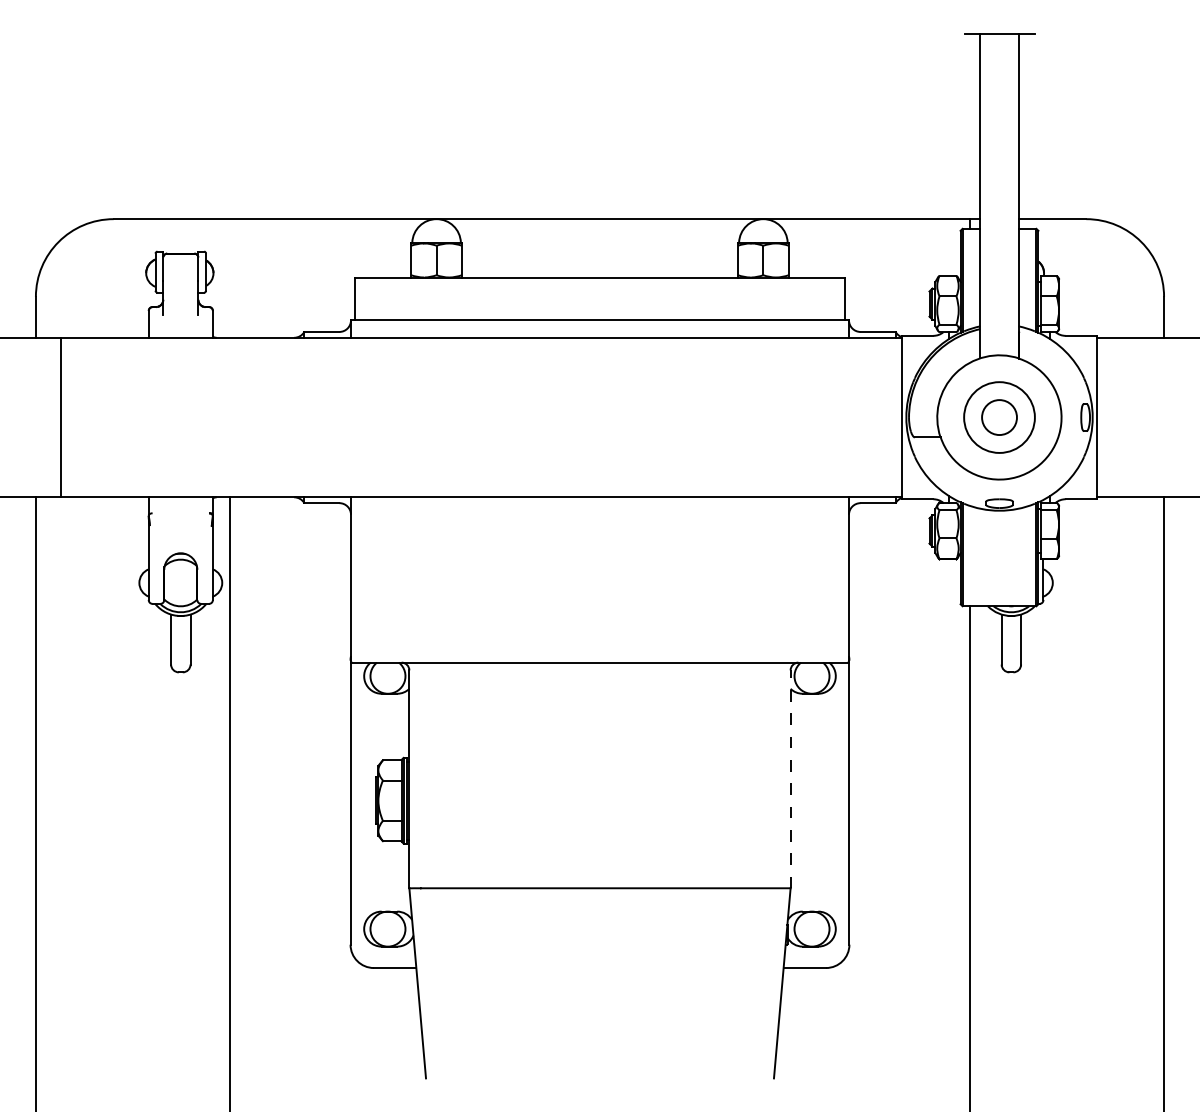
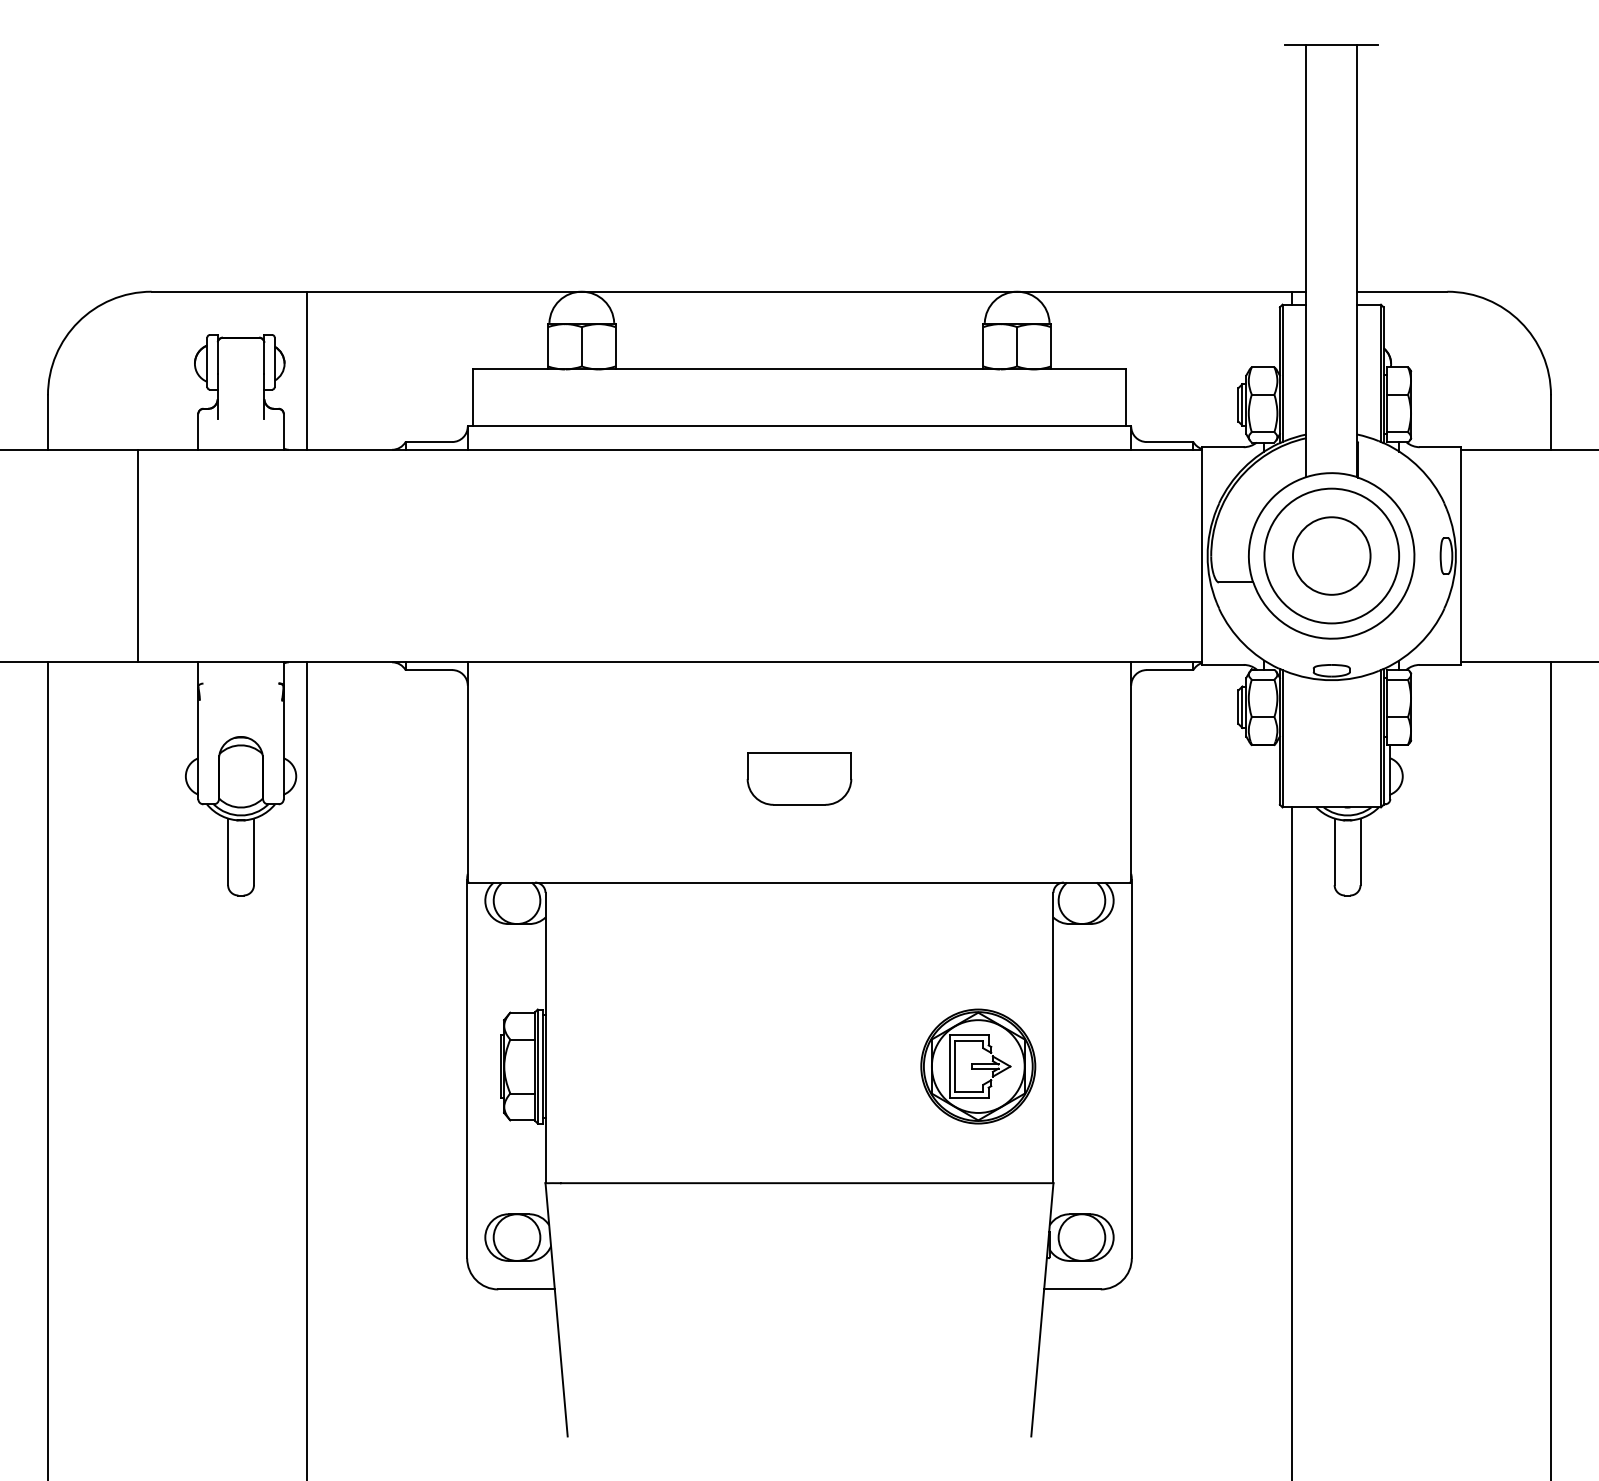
line: (230, 278) -> (307, 370), added
line: (61, 417) -> (137, 555), moved
circle: (999, 417) -> (1331, 555), size x1.43
circle: (999, 417) -> (1331, 555), size x1.67
part: (600, 584) -> (799, 778), added
line: (790, 778) -> (1053, 1037), dashed -> solid
part: (734, 800) -> (978, 1066), added

